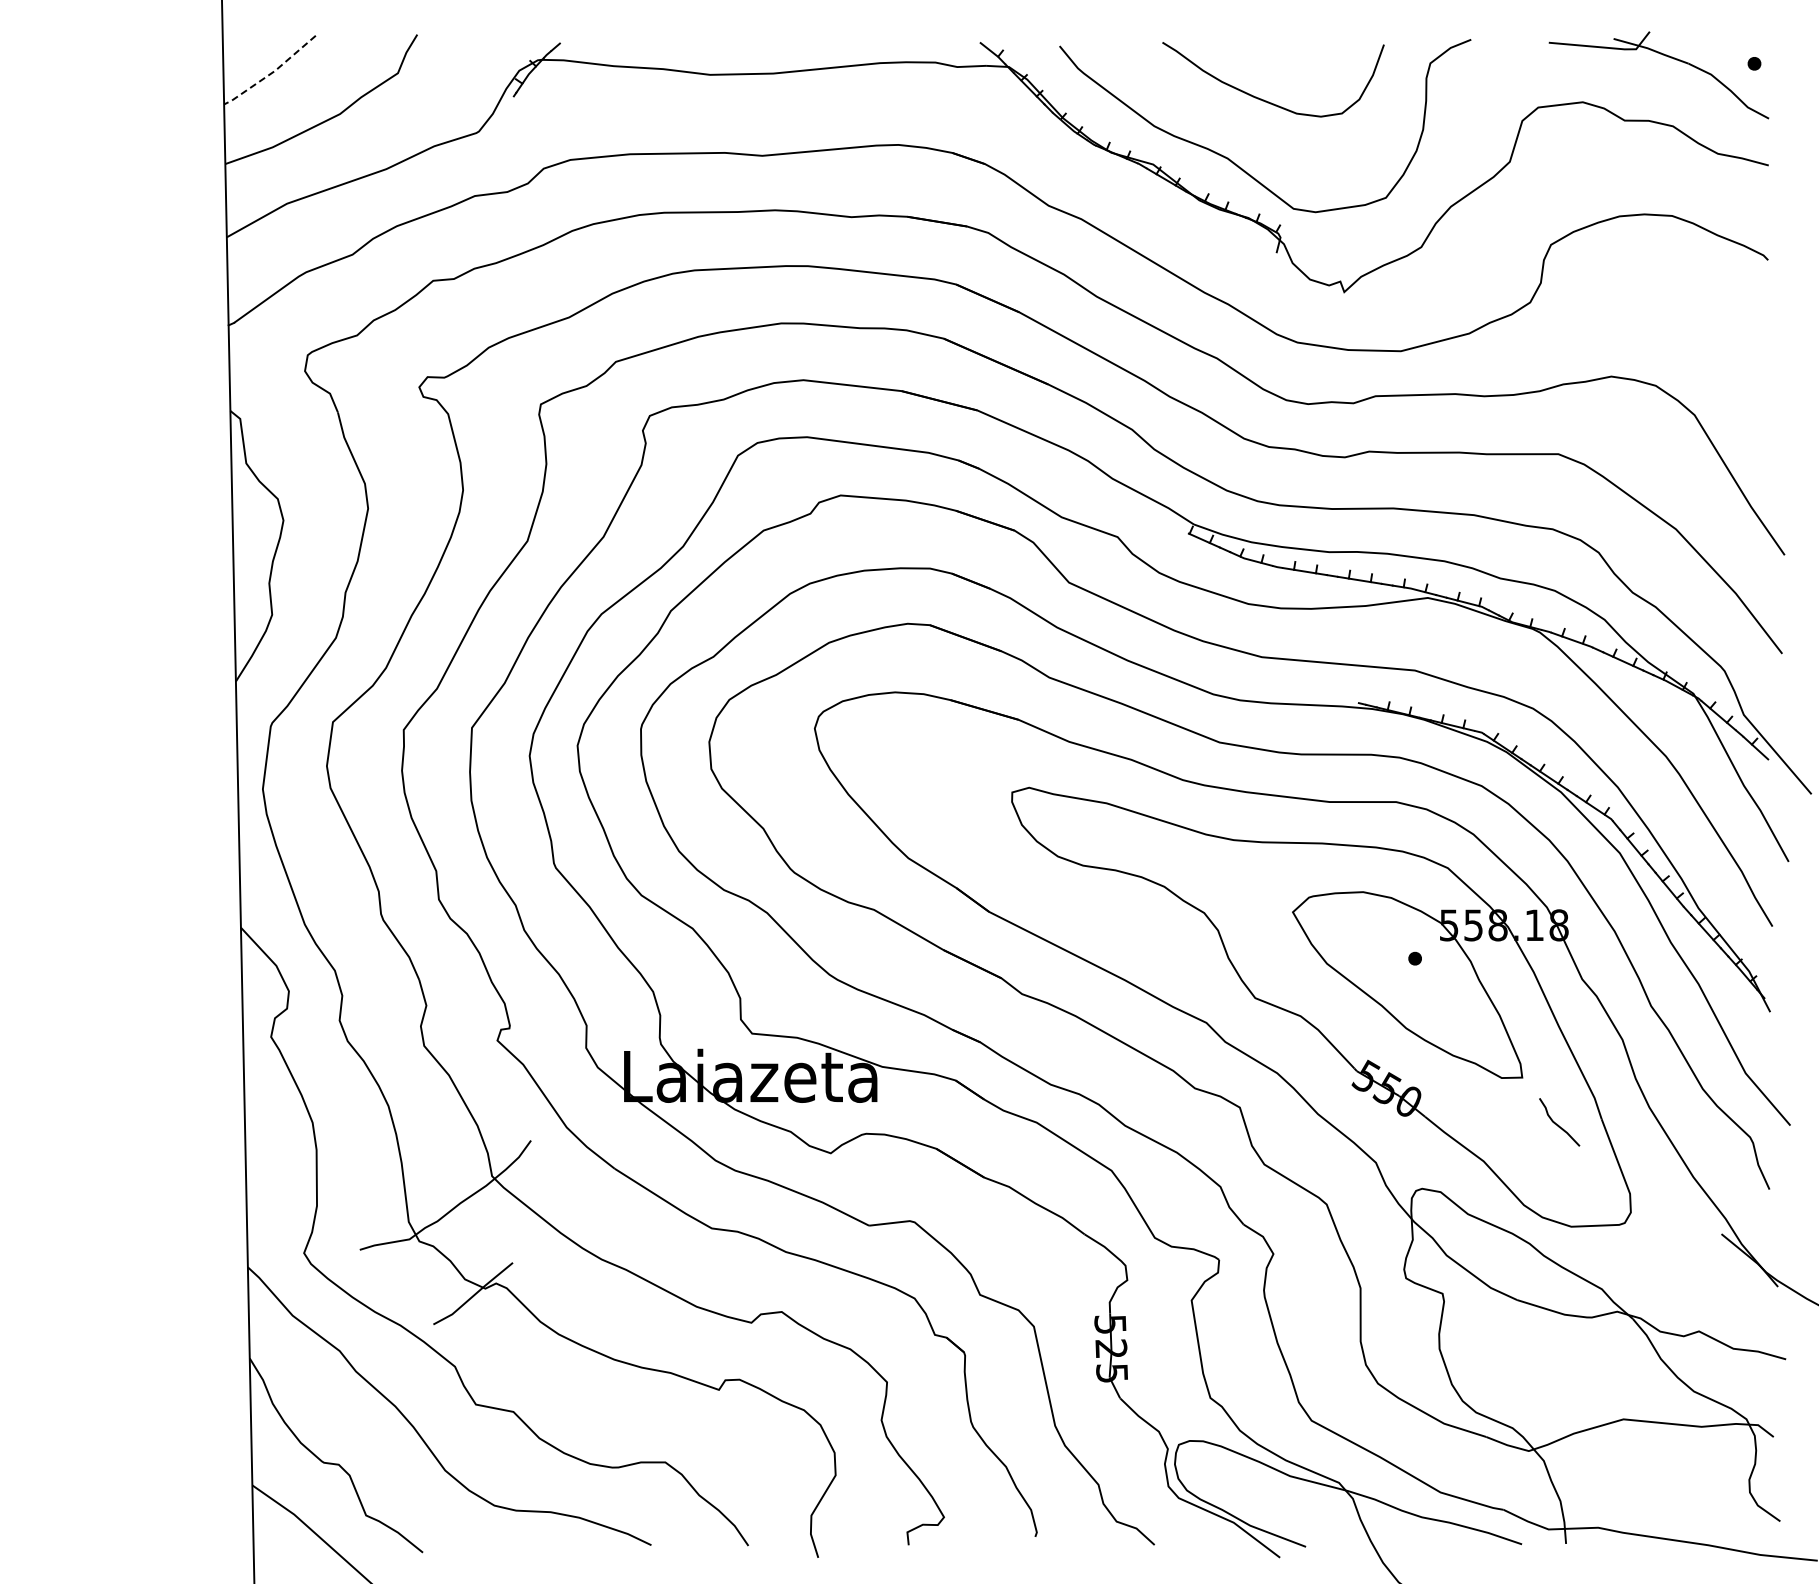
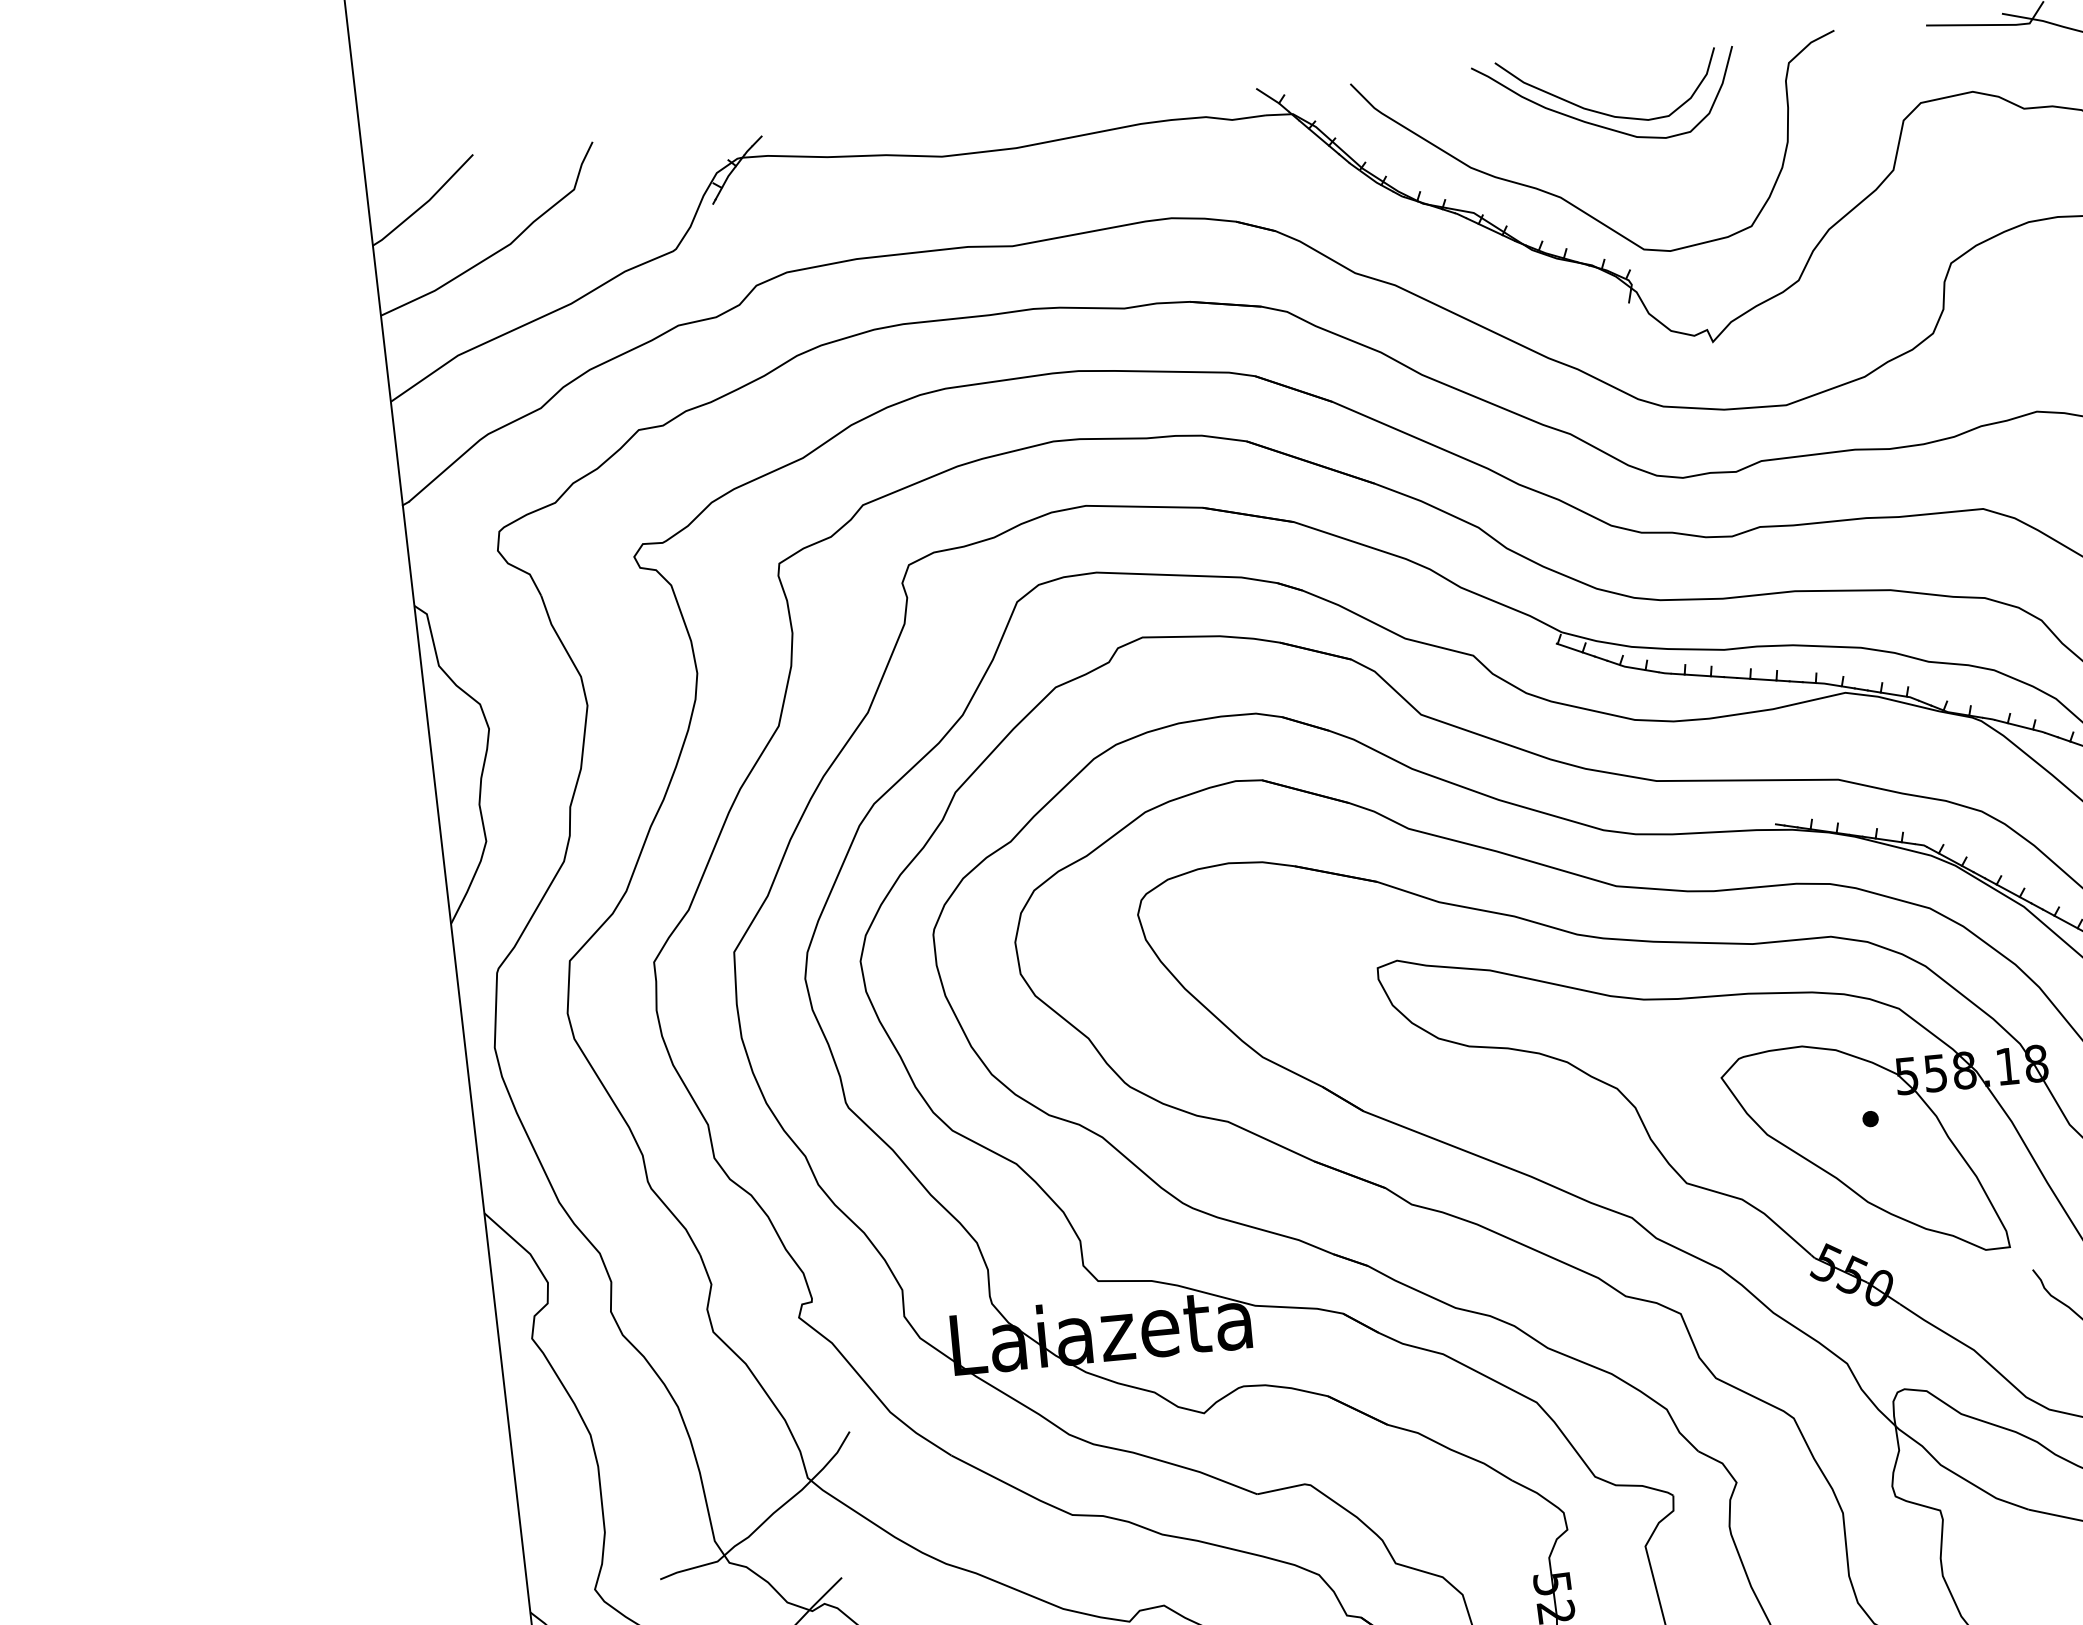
line: (271, 73) -> (425, 203), dashed -> solid
curve: (1268, 89) -> (1601, 111), added

